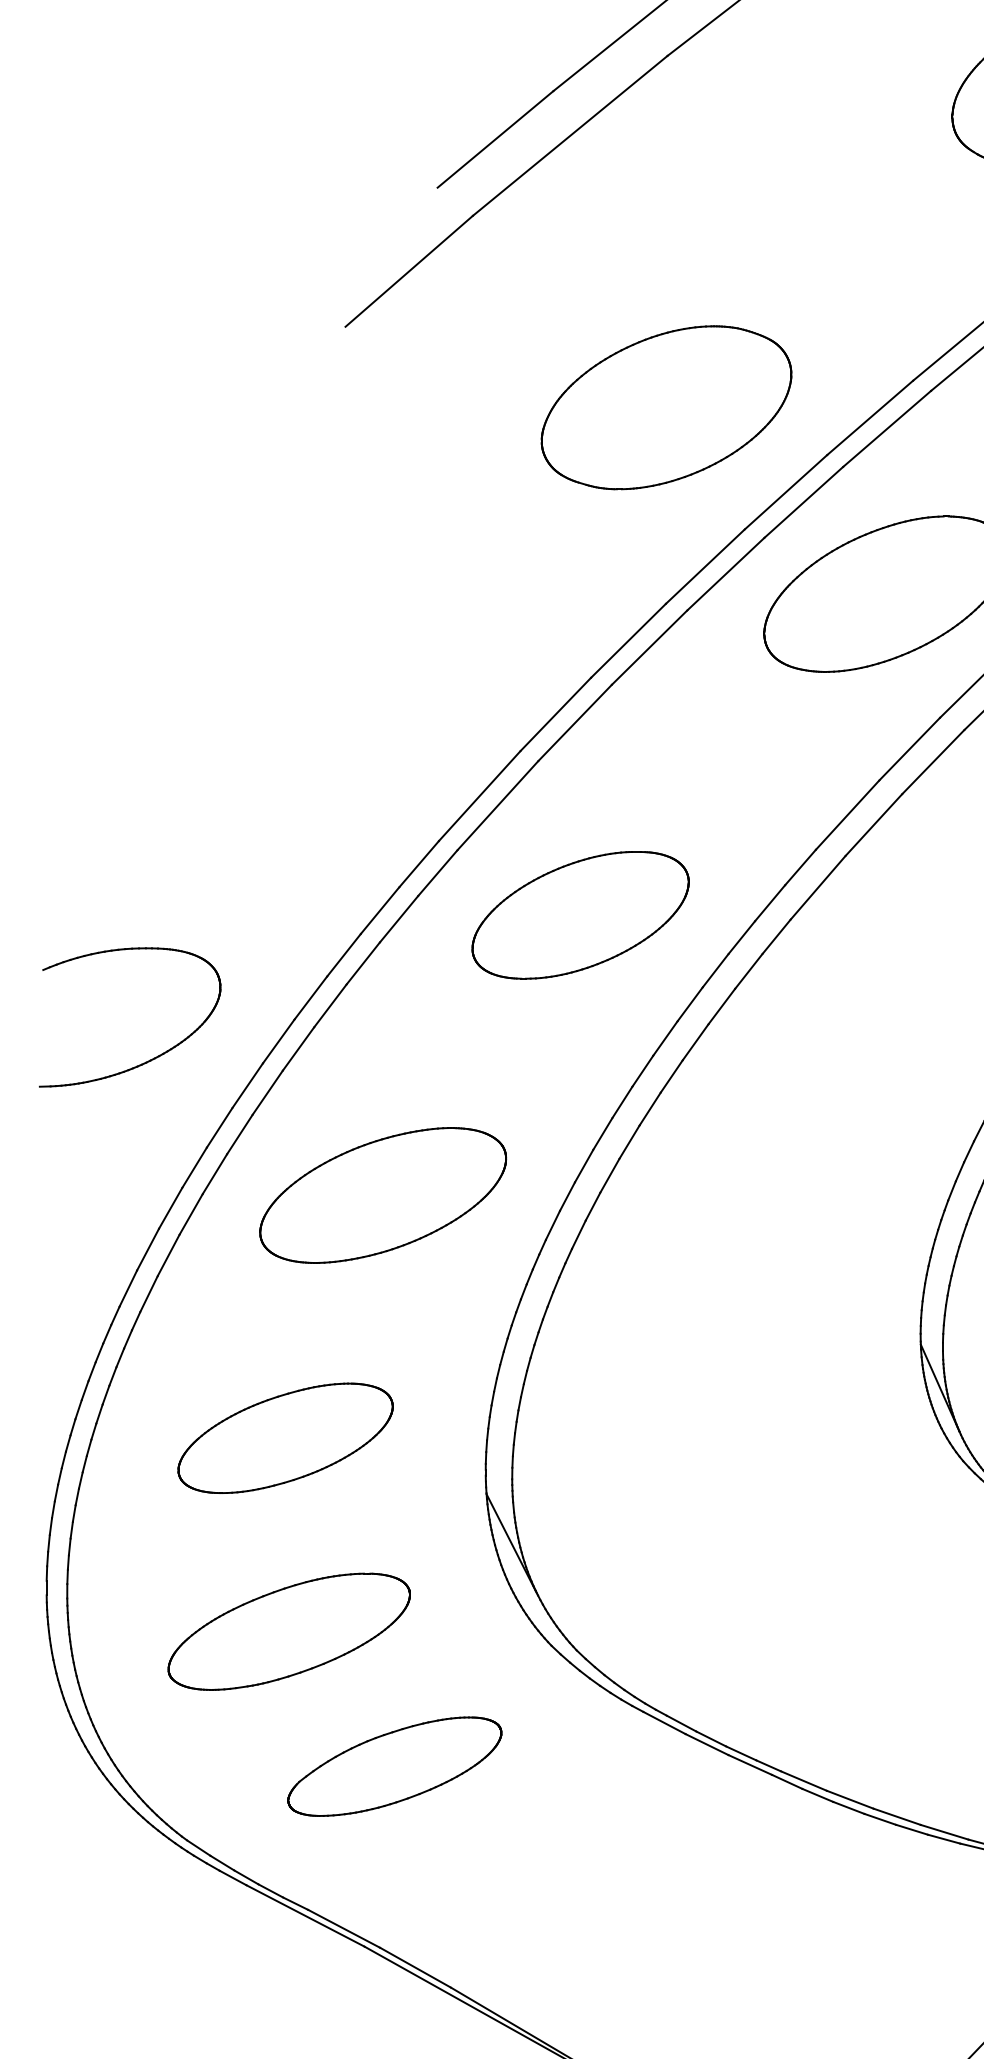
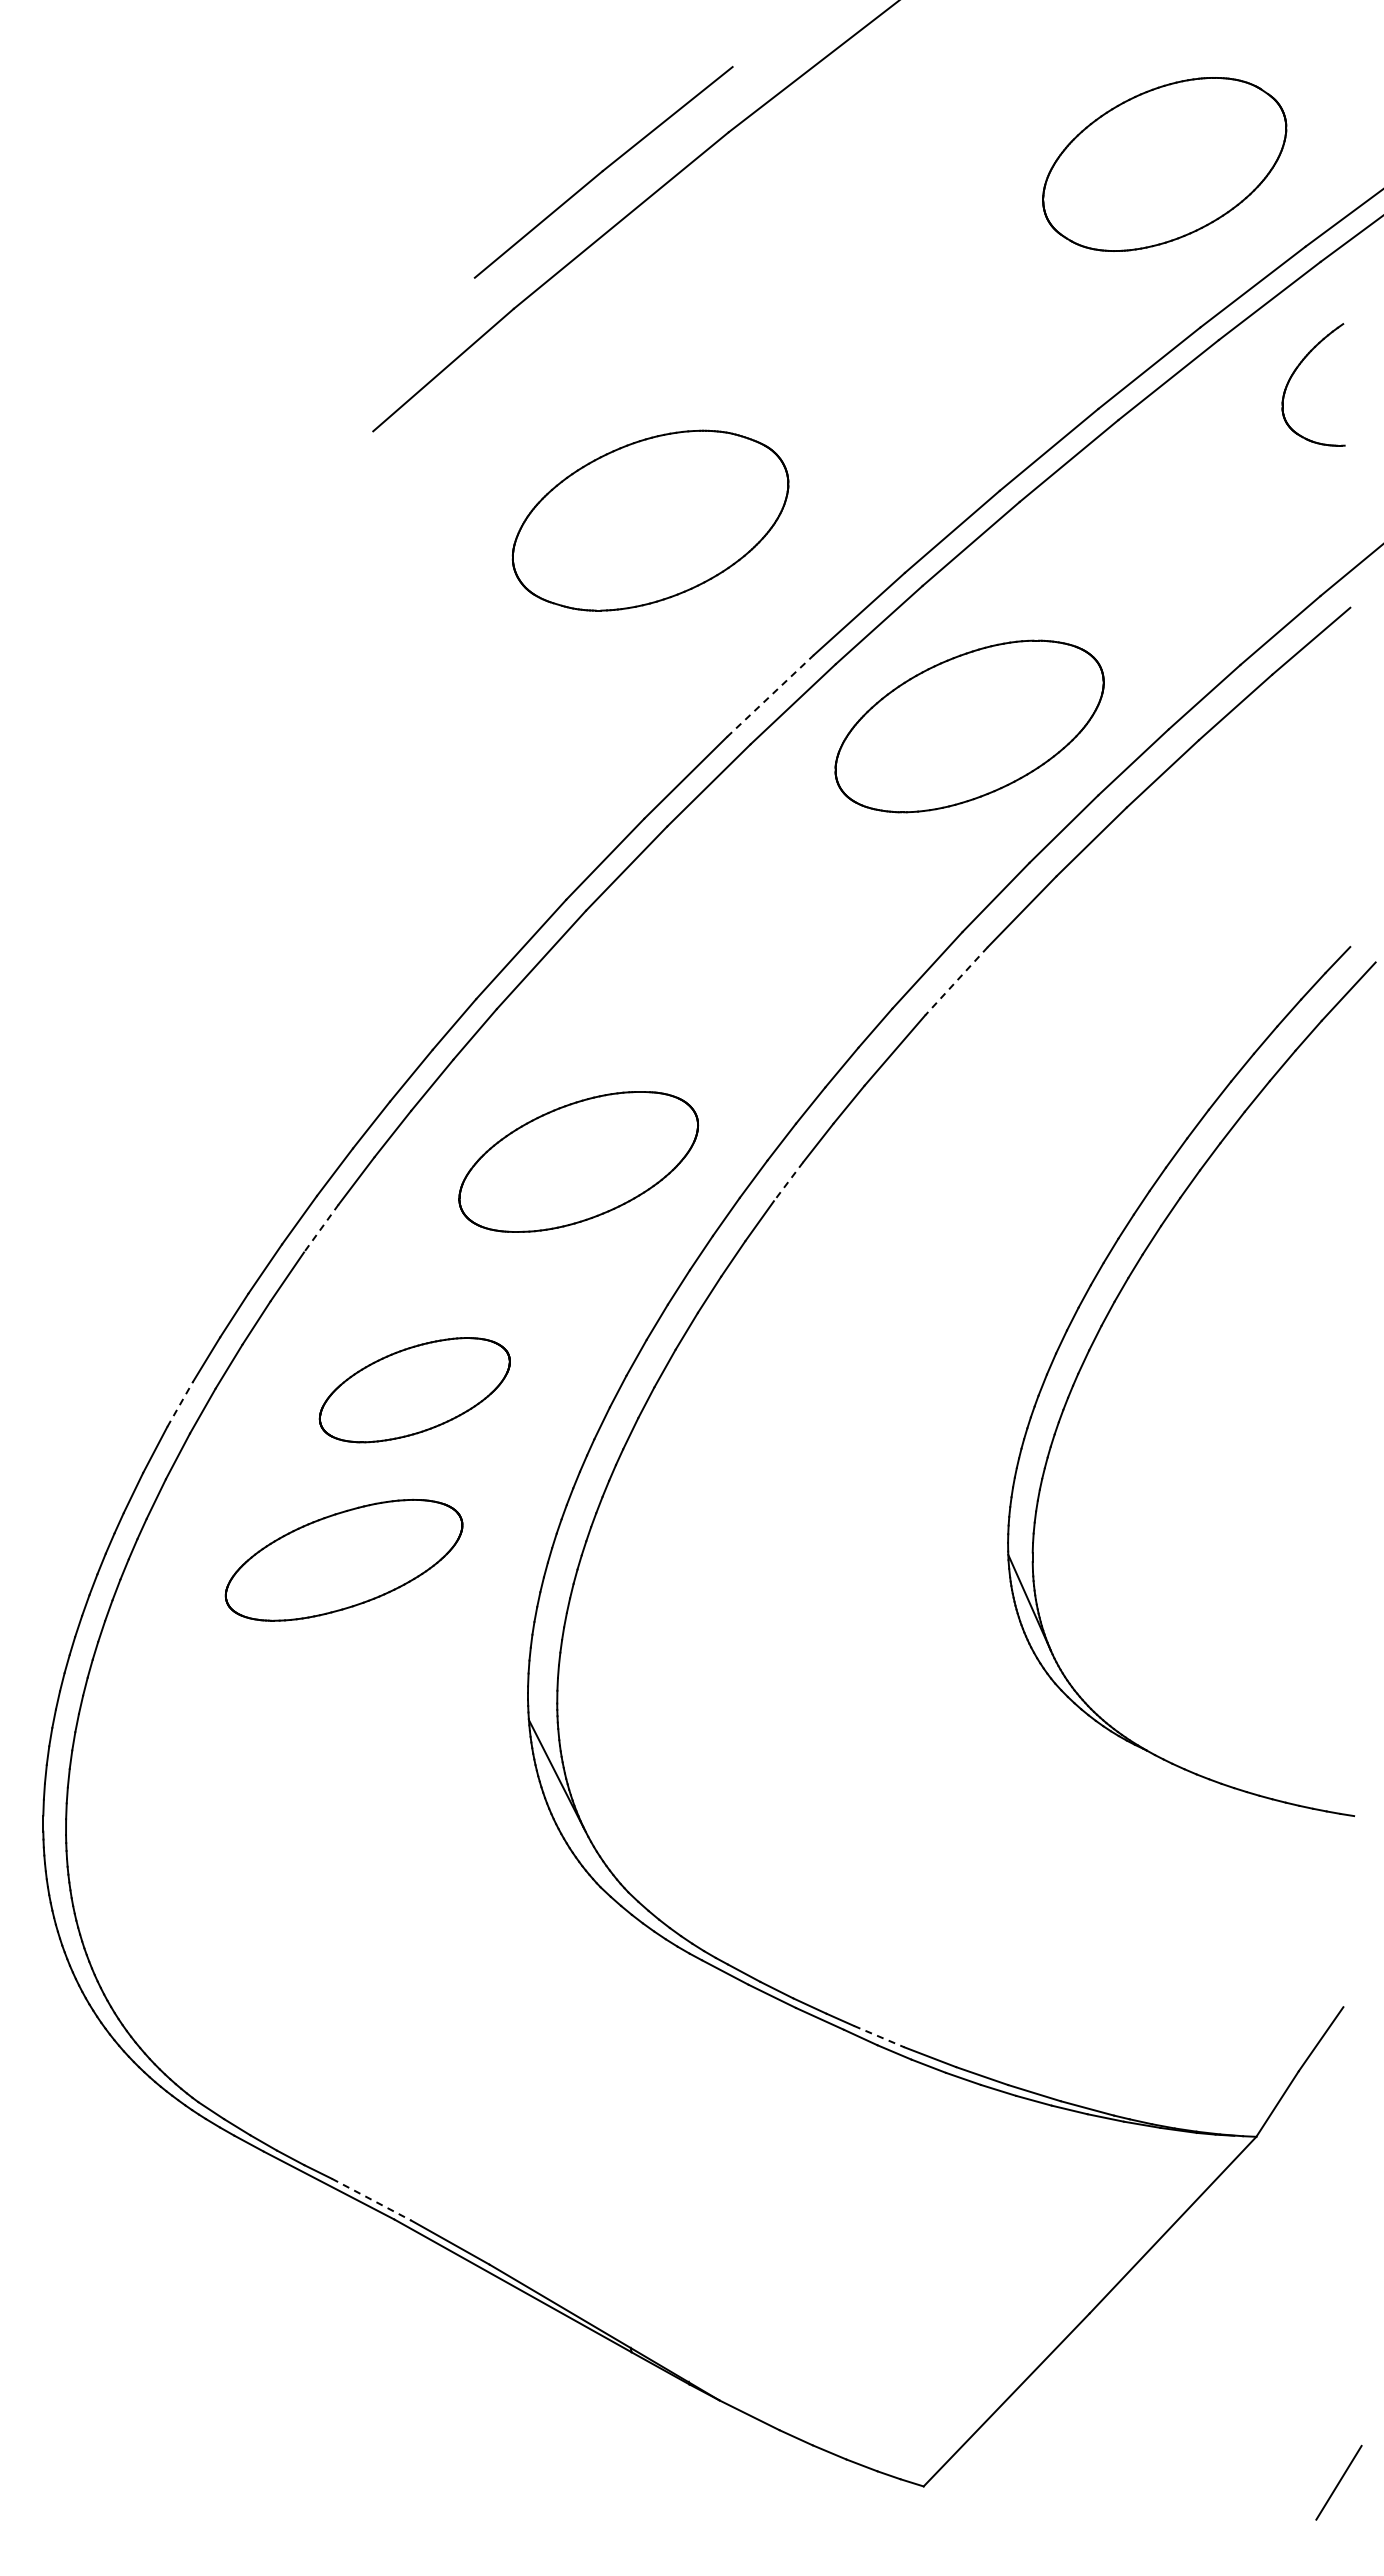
part: (666, 407) -> (650, 520), moved
line: (705, 567) -> (770, 696), solid -> dashed
line: (873, 825) -> (956, 981), solid -> dashed
part: (580, 914) -> (578, 1161), moved
line: (721, 1007) -> (788, 1182), solid -> dashed
line: (298, 1048) -> (321, 1228), solid -> dashed
part: (149, 1059) -> (156, 1240), removed
part: (382, 1194) -> (414, 1389), size x0.7
line: (170, 1207) -> (180, 1403), solid -> dashed
part: (285, 1437) -> (343, 1559), moved
part: (289, 1631) -> (311, 1871), removed
part: (394, 1766) -> (427, 2020), removed
line: (804, 1780) -> (879, 2036), solid -> dashed
line: (343, 1928) -> (371, 2199), solid -> dashed

